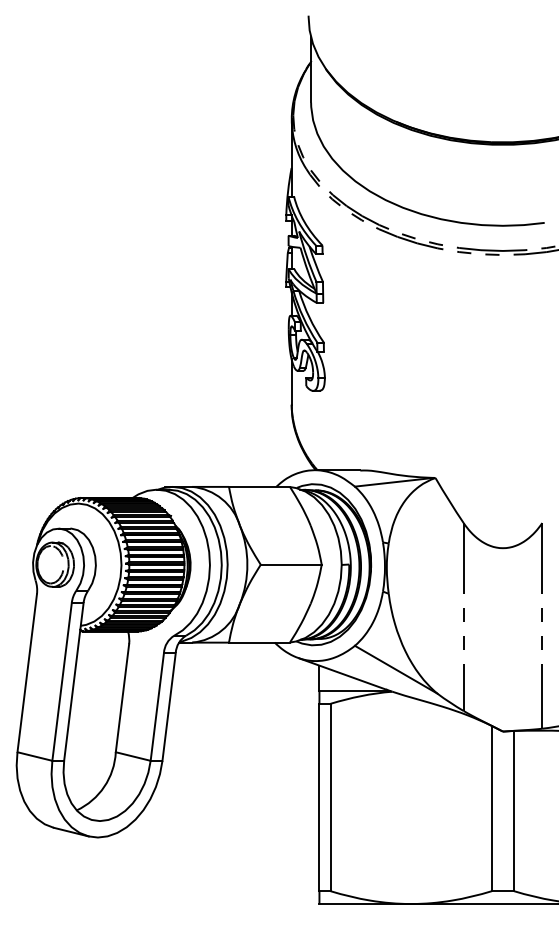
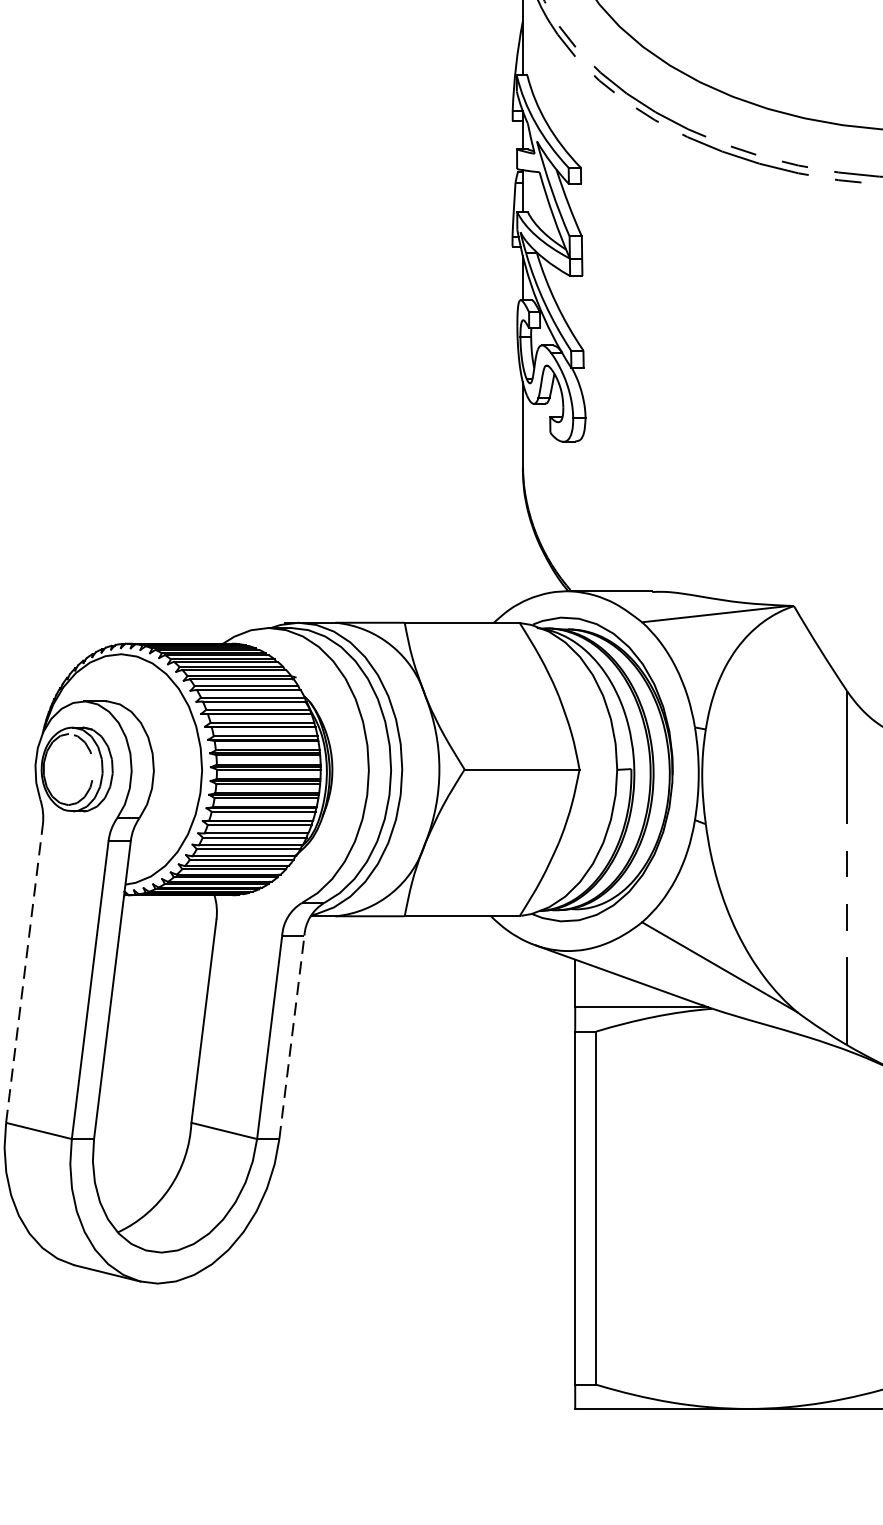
line: (27, 673) -> (24, 974), solid -> dashed
line: (169, 706) -> (292, 1036), solid -> dashed

